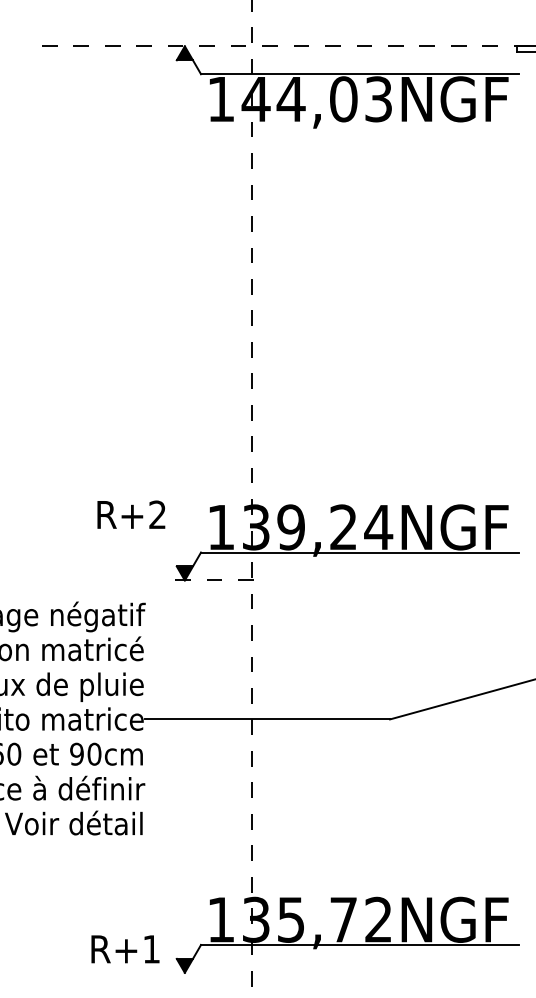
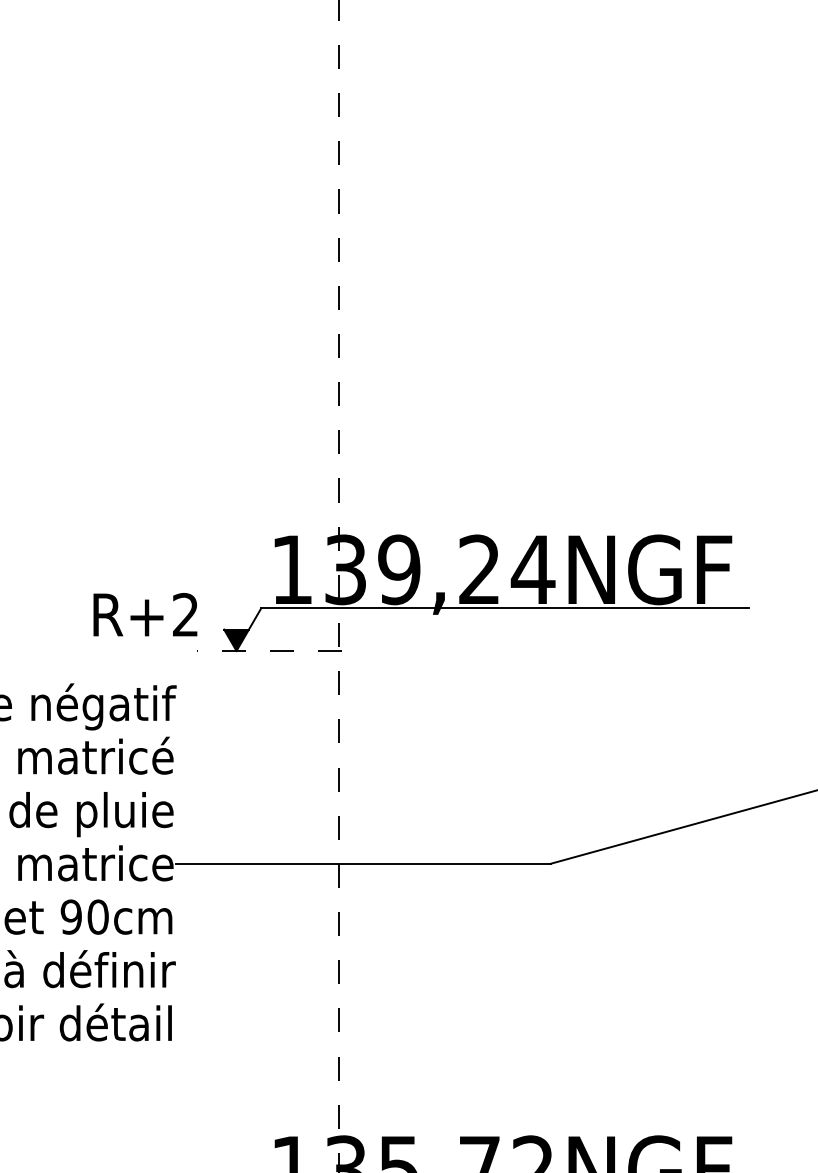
text: (131, 514) -> (145, 614), moved

